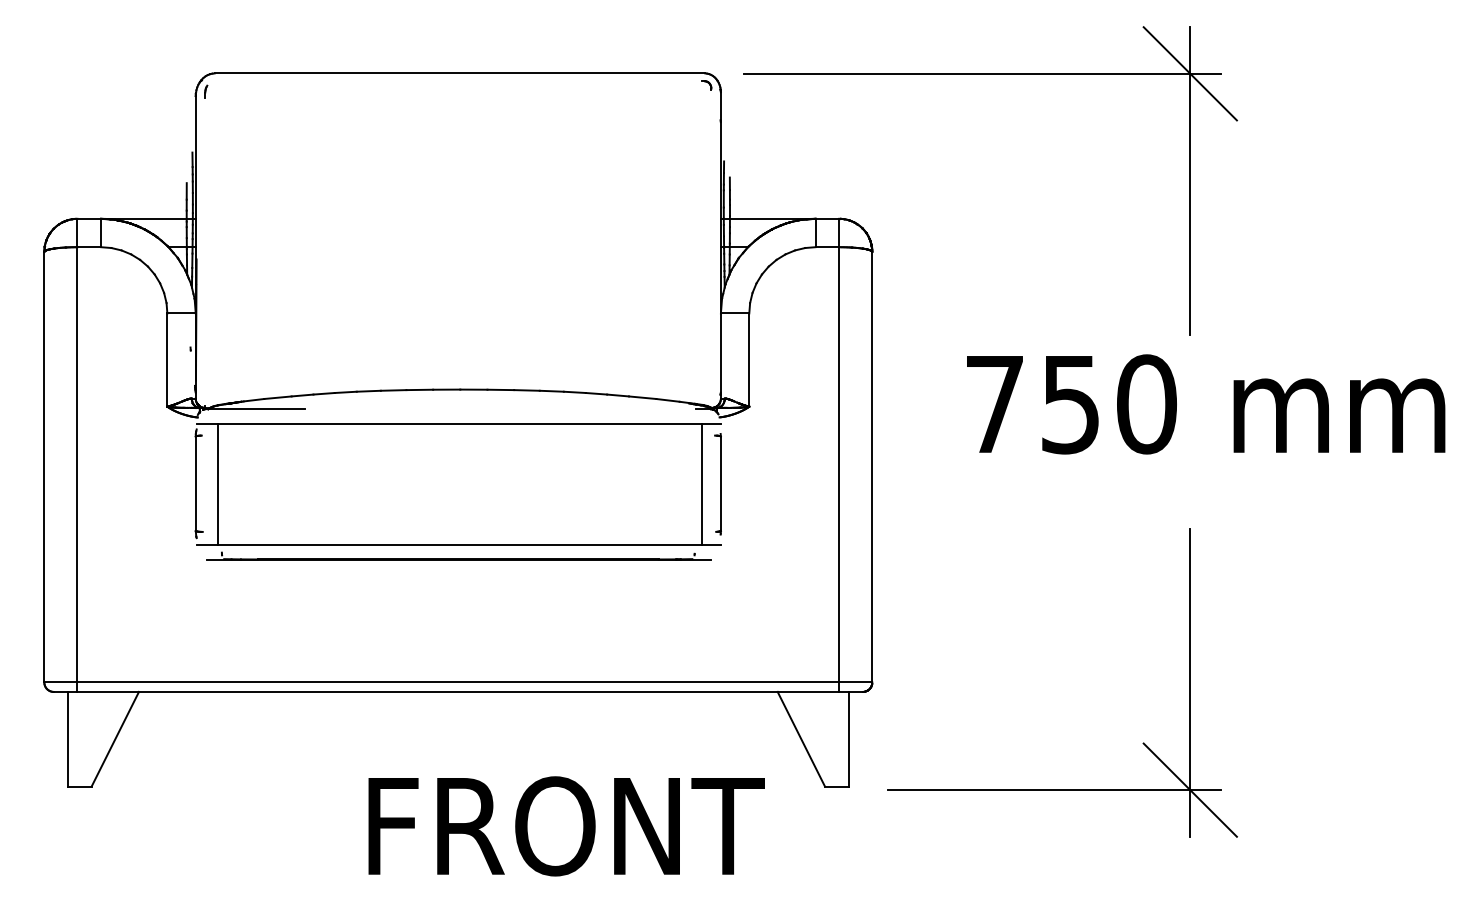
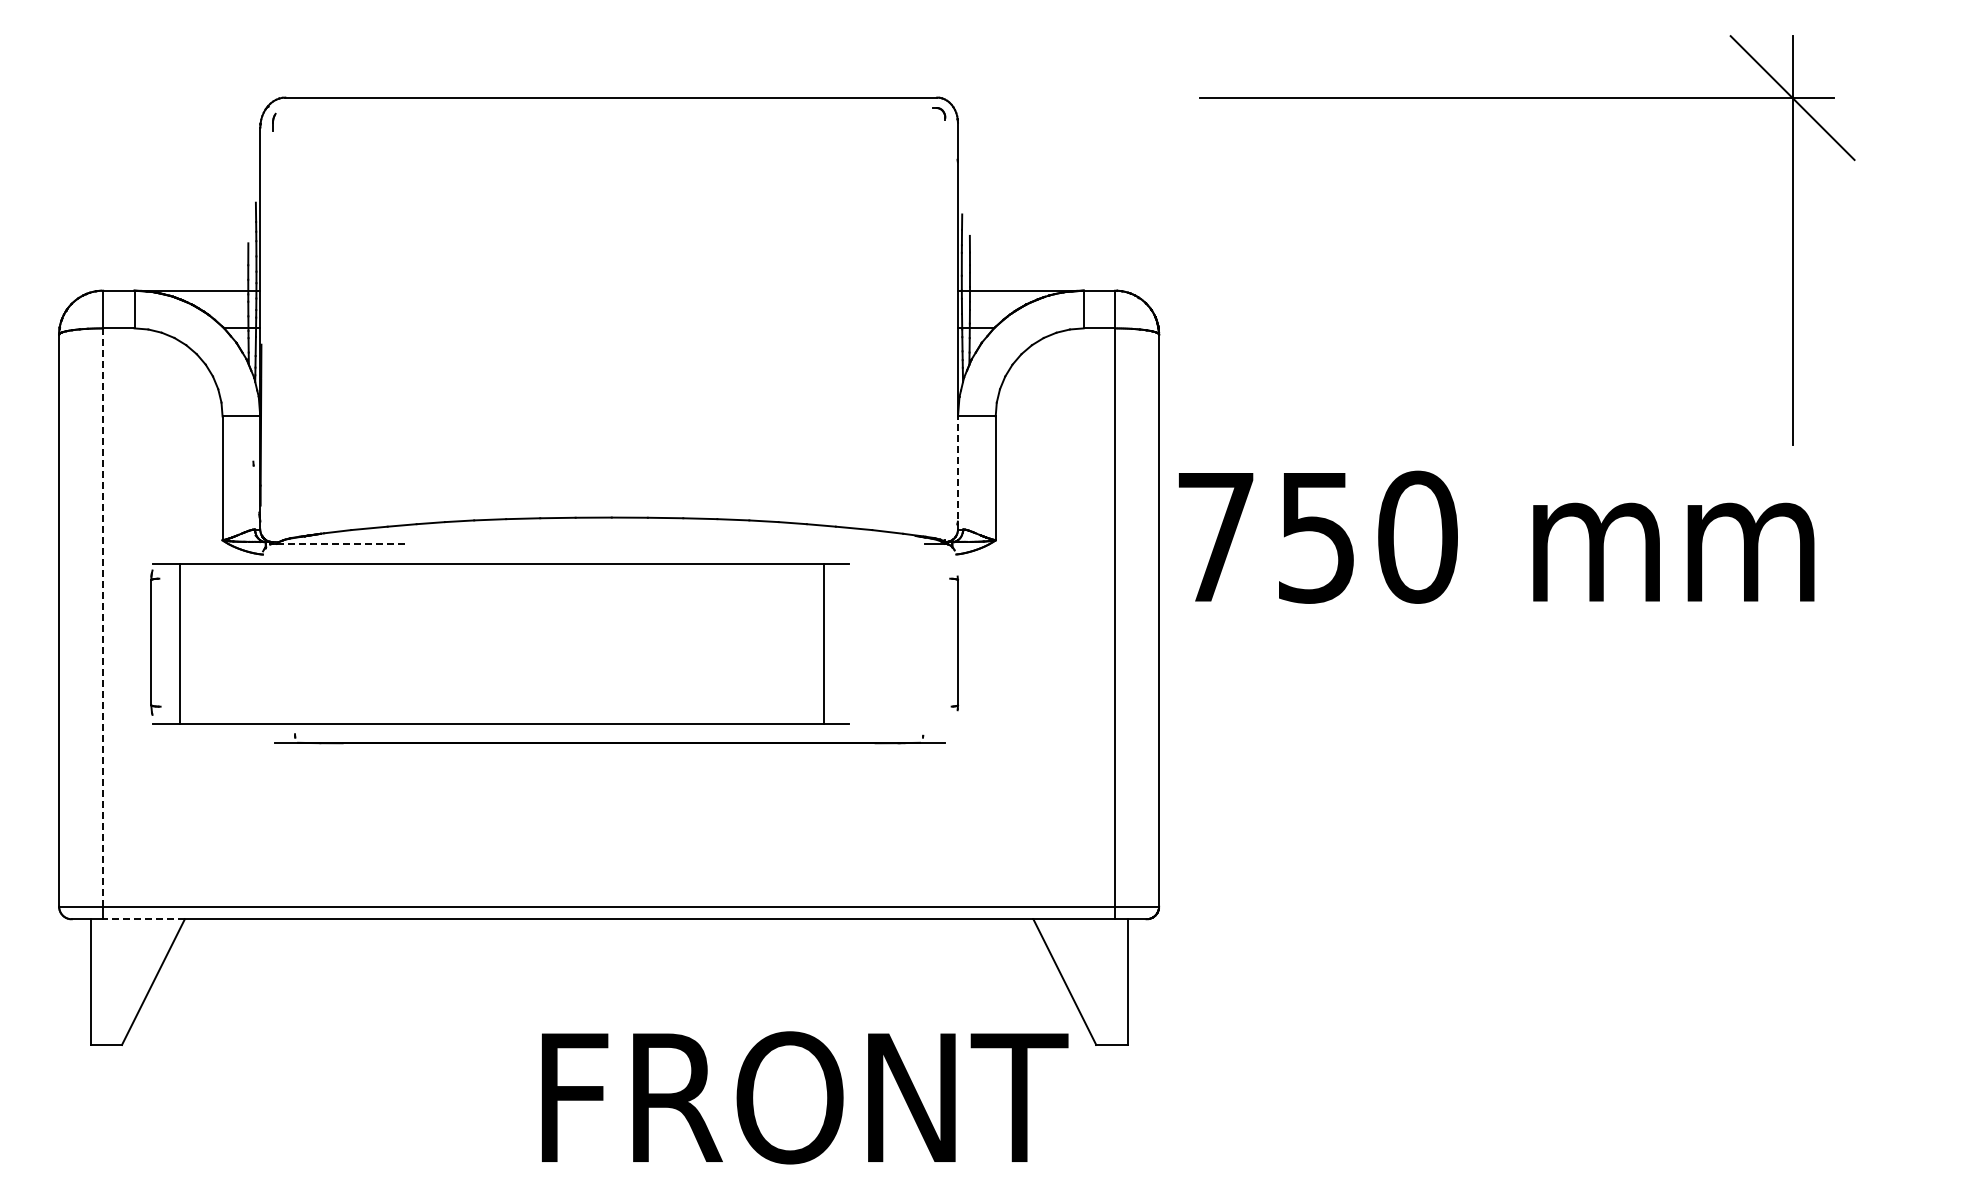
part: (990, 74) -> (1527, 98), moved
line: (720, 355) -> (957, 472), solid -> dashed
text: (1206, 403) -> (1496, 536), moved
line: (256, 409) -> (340, 543), solid -> dashed
line: (77, 465) -> (103, 618), solid -> dashed
part: (457, 484) -> (499, 643), moved
line: (108, 692) -> (144, 919), solid -> dashed
part: (1142, 743) -> (1518, 987), removed
text: (566, 826) -> (805, 1097), moved

